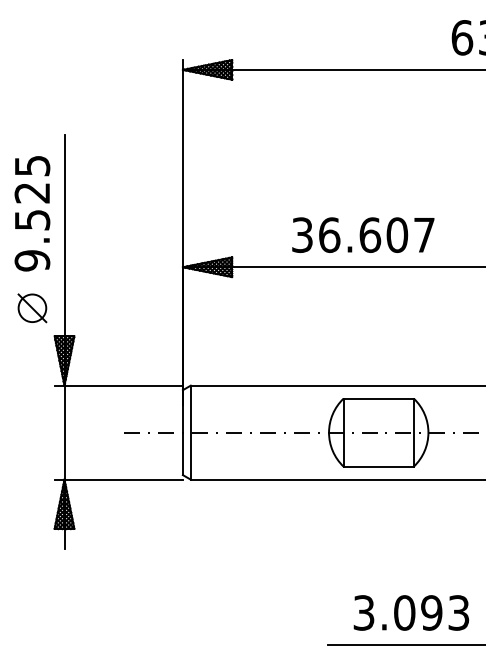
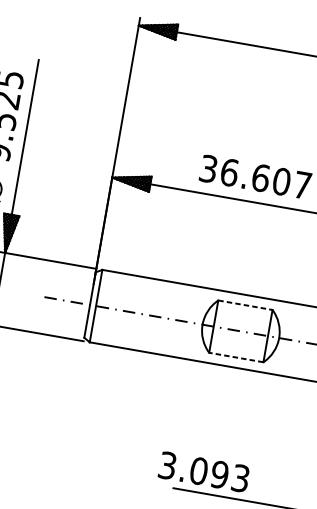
line: (379, 398) -> (246, 305), solid -> dashed
line: (378, 466) -> (236, 357), solid -> dashed
text: (411, 612) -> (204, 471), moved

